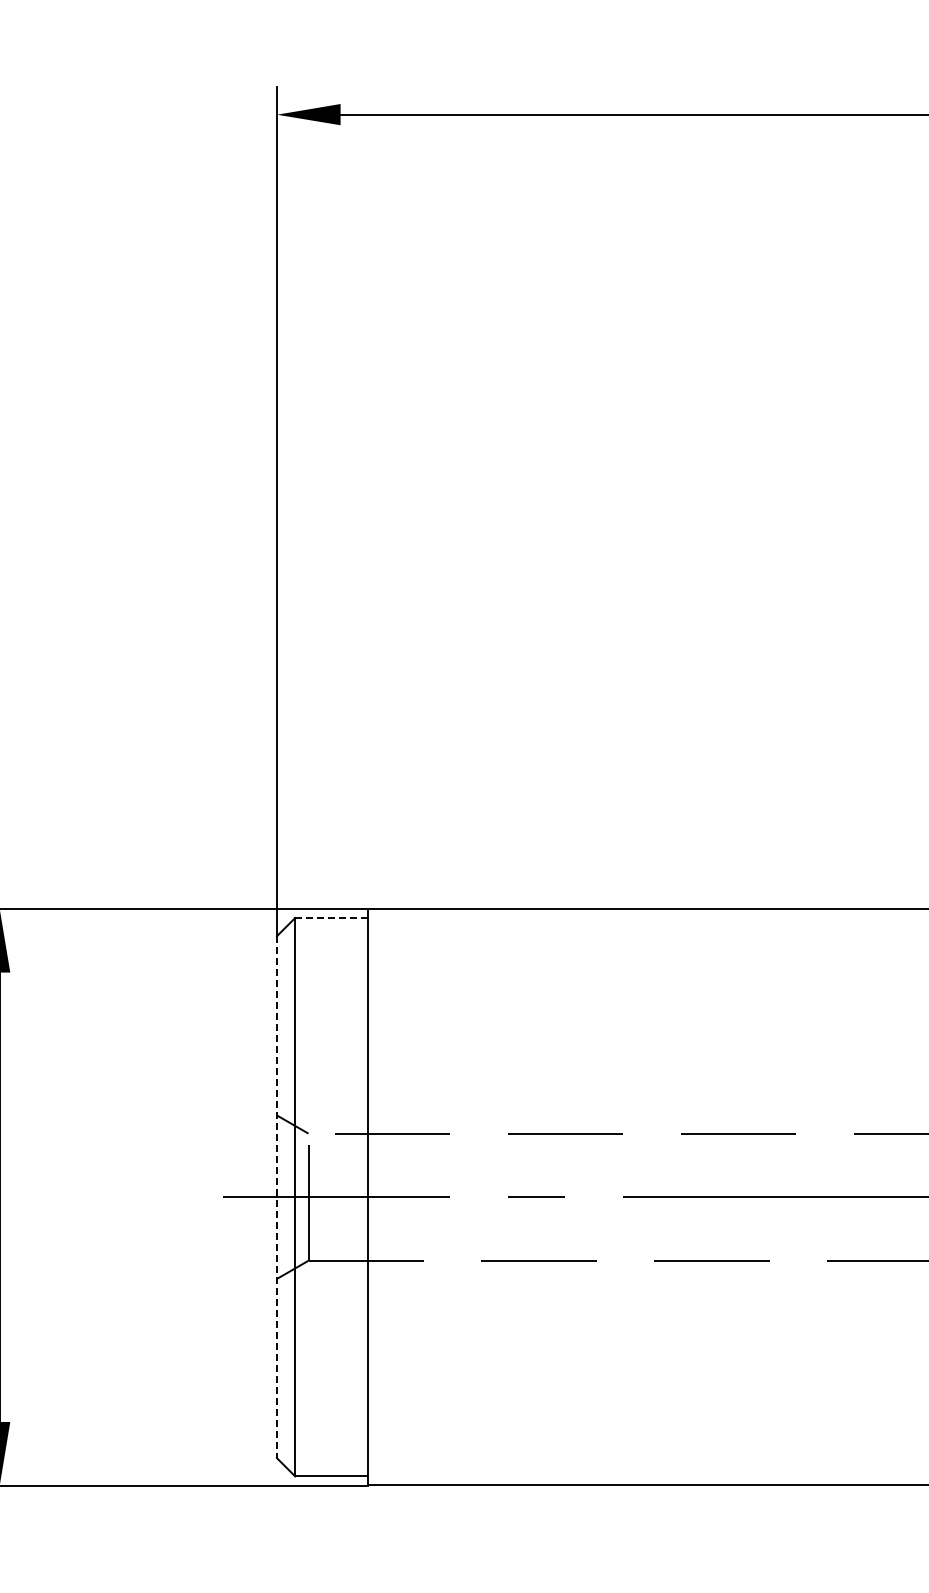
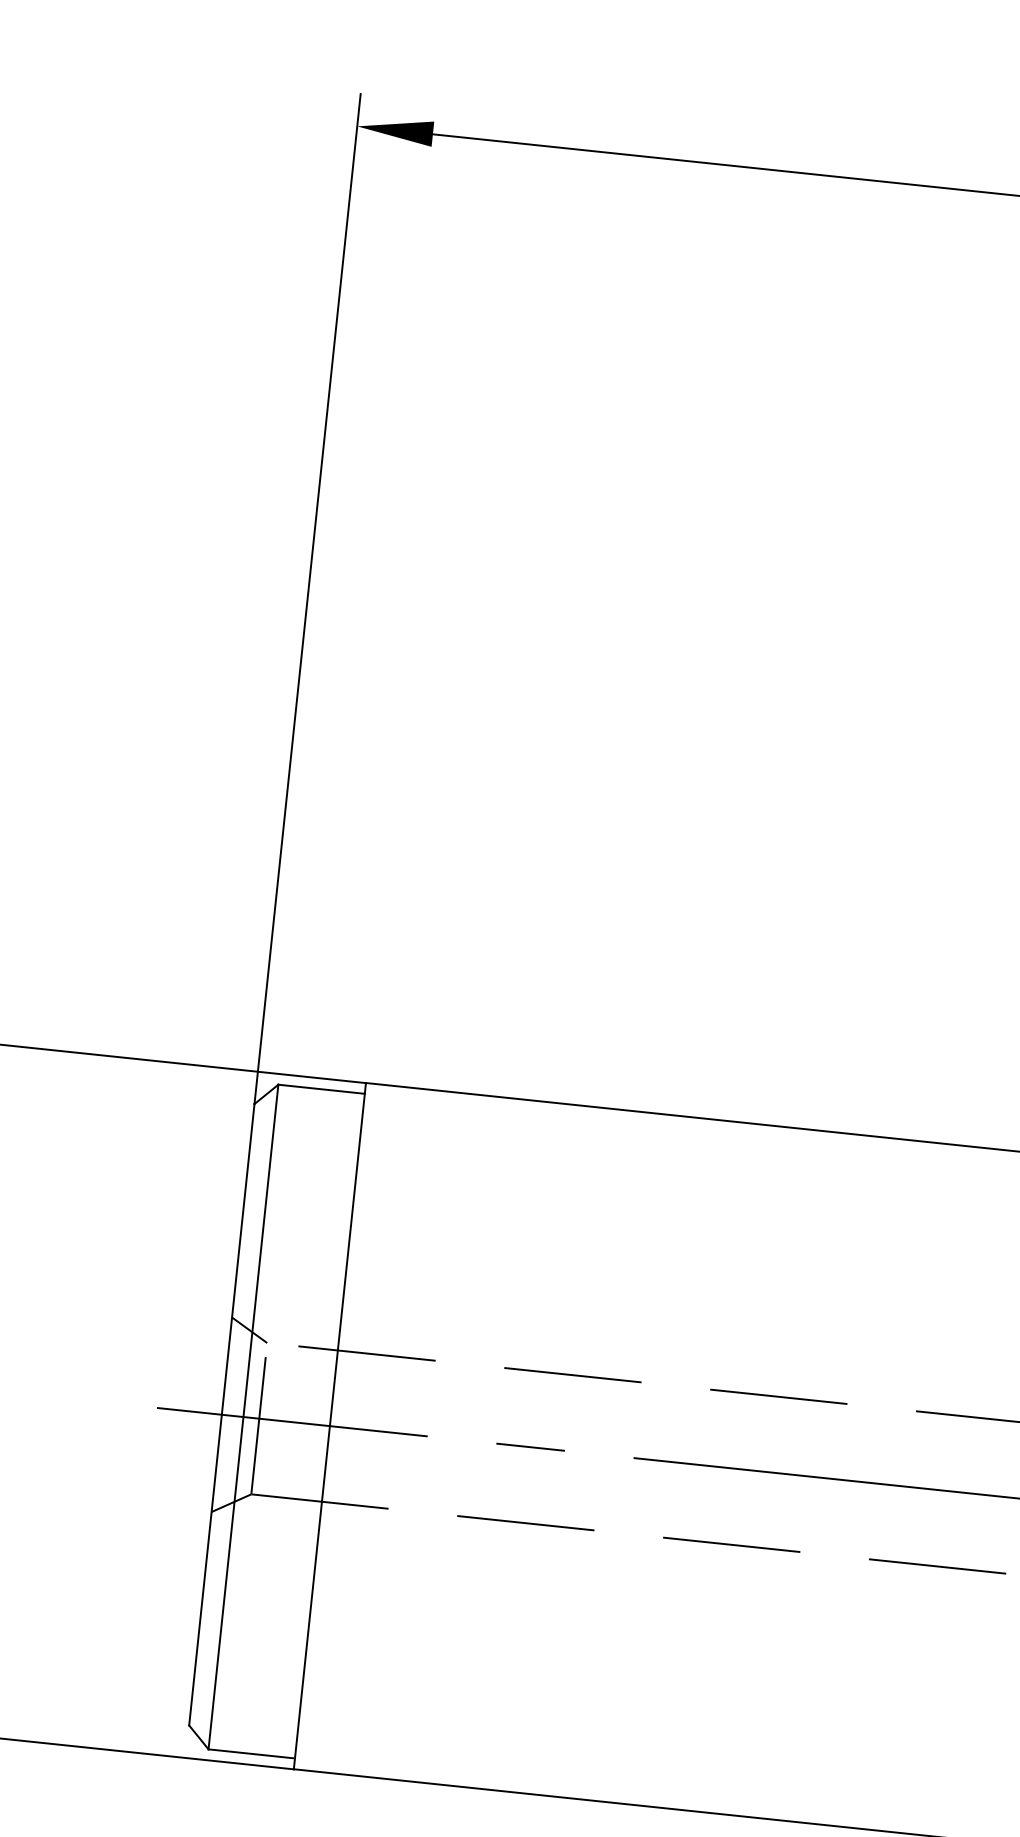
line: (331, 918) -> (321, 1089), dashed -> solid
line: (277, 1197) -> (222, 1415), dashed -> solid

